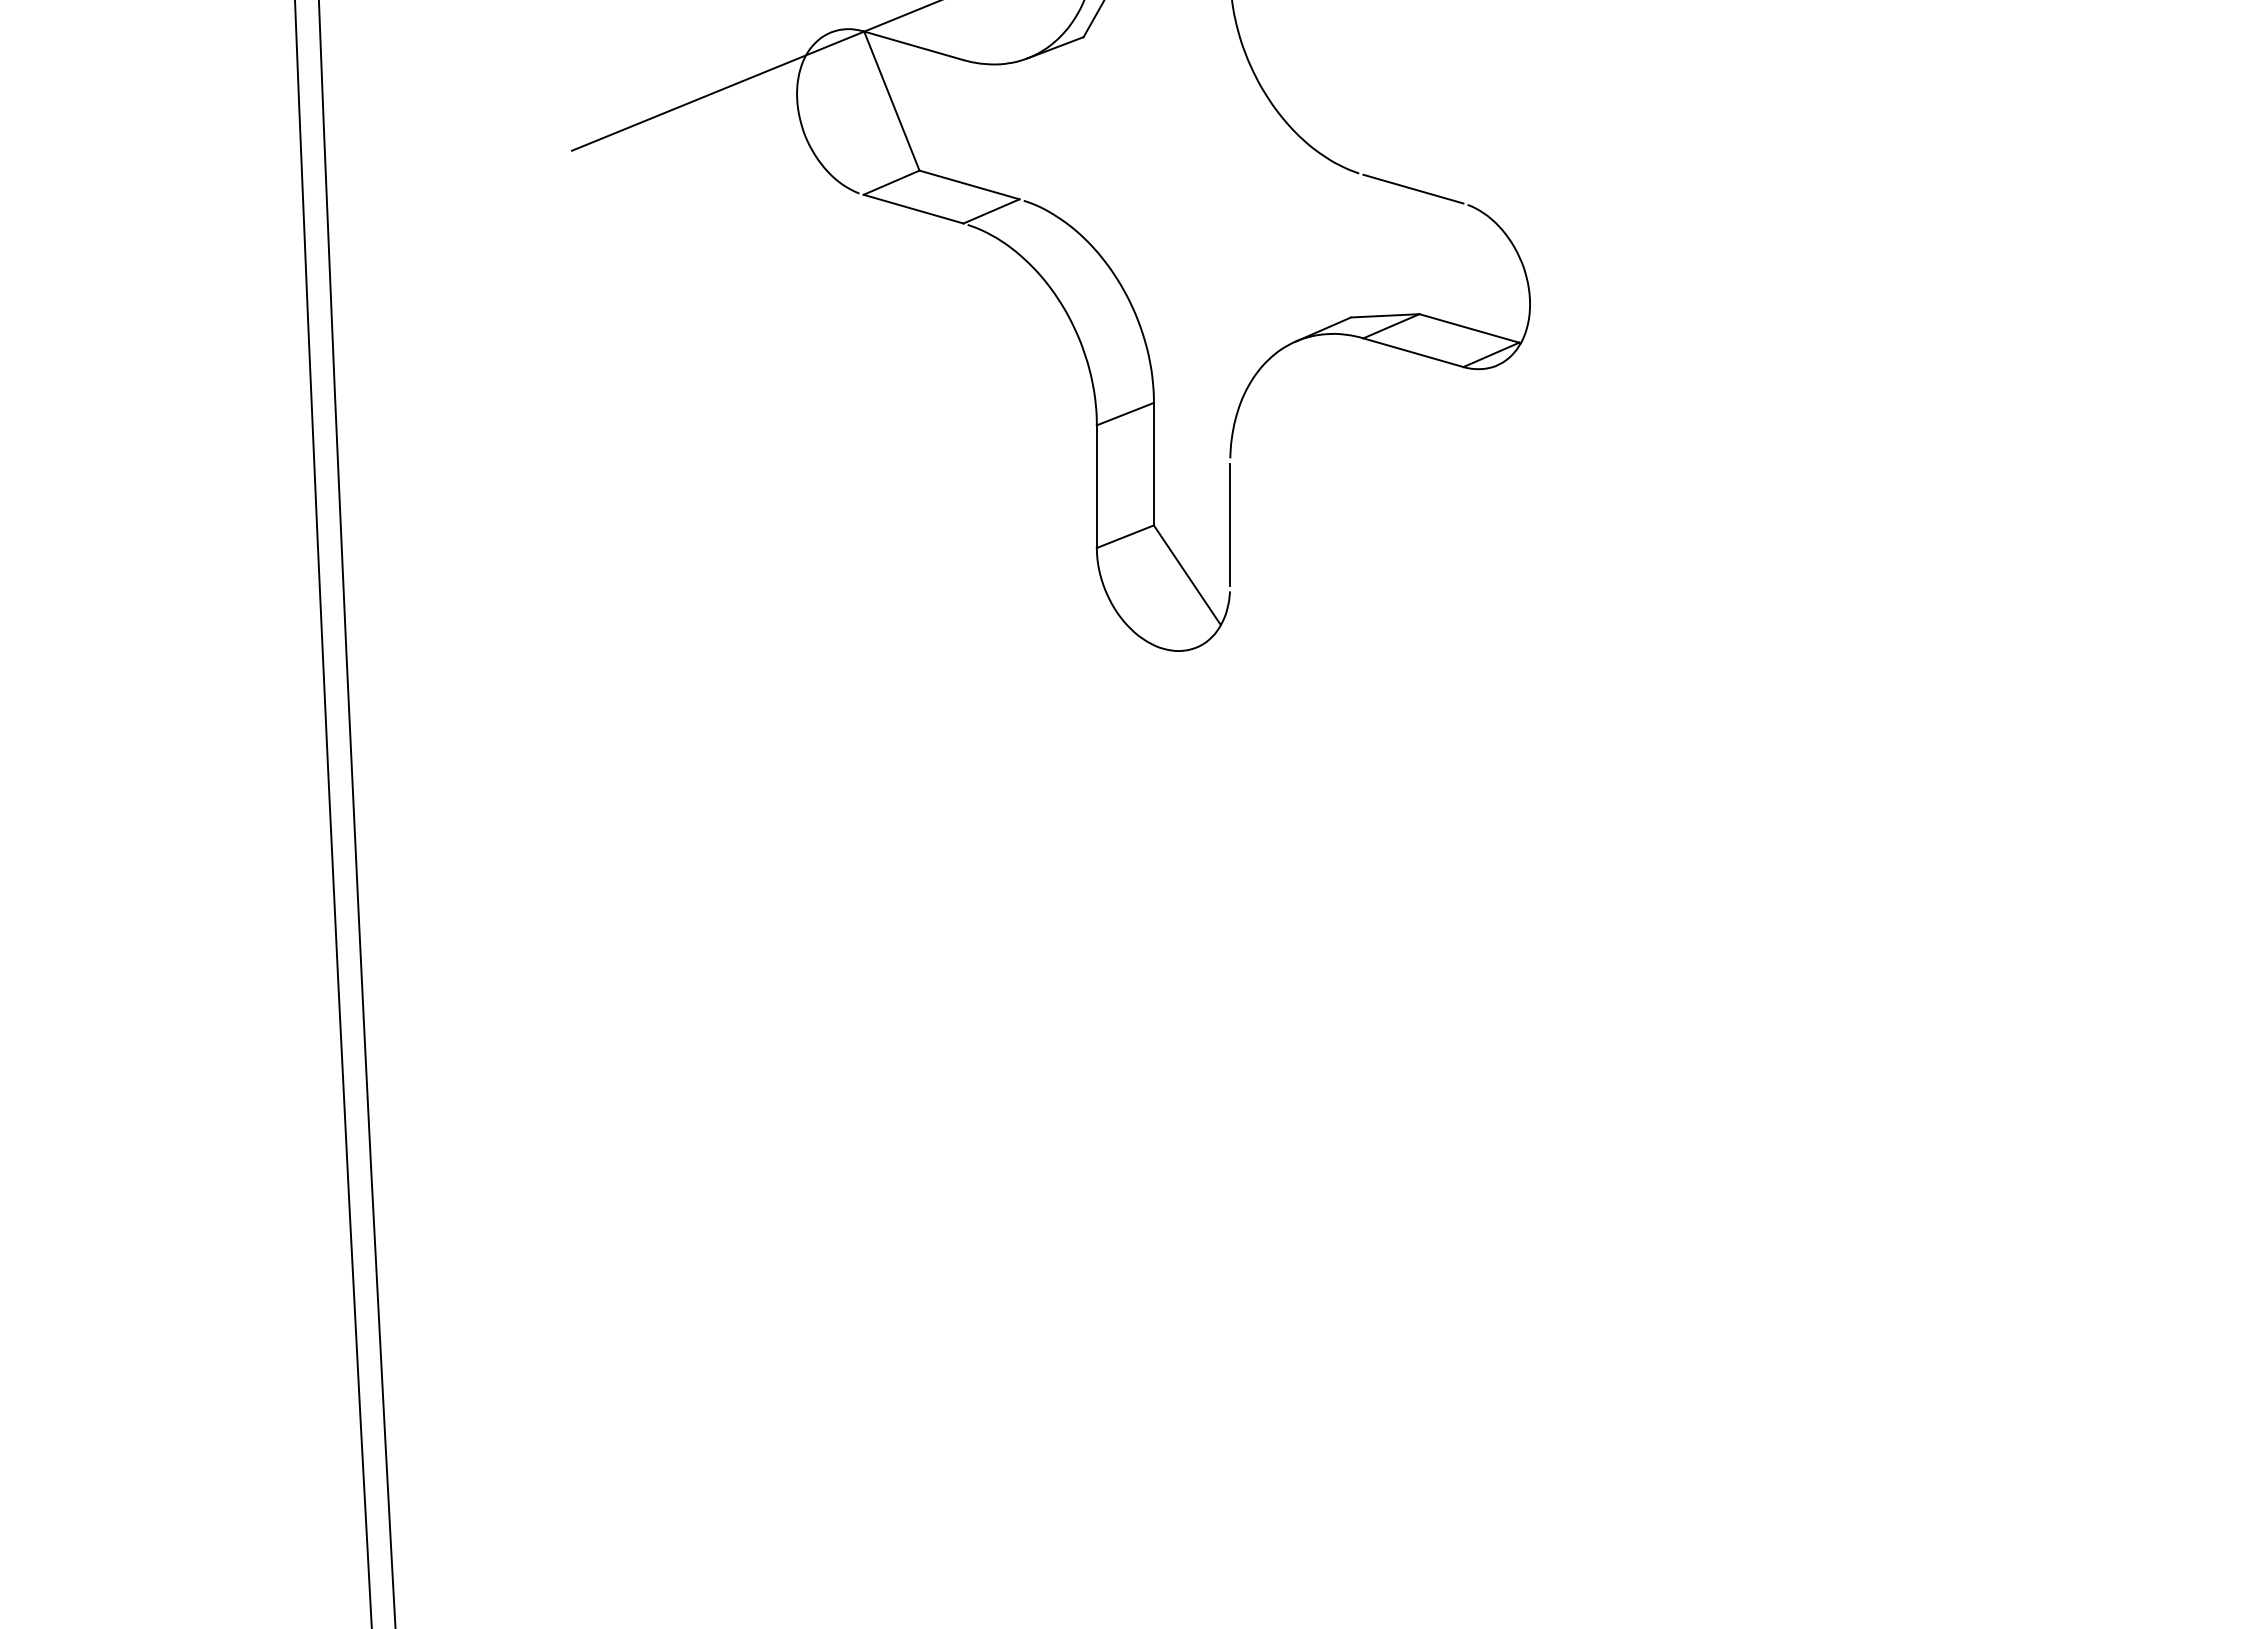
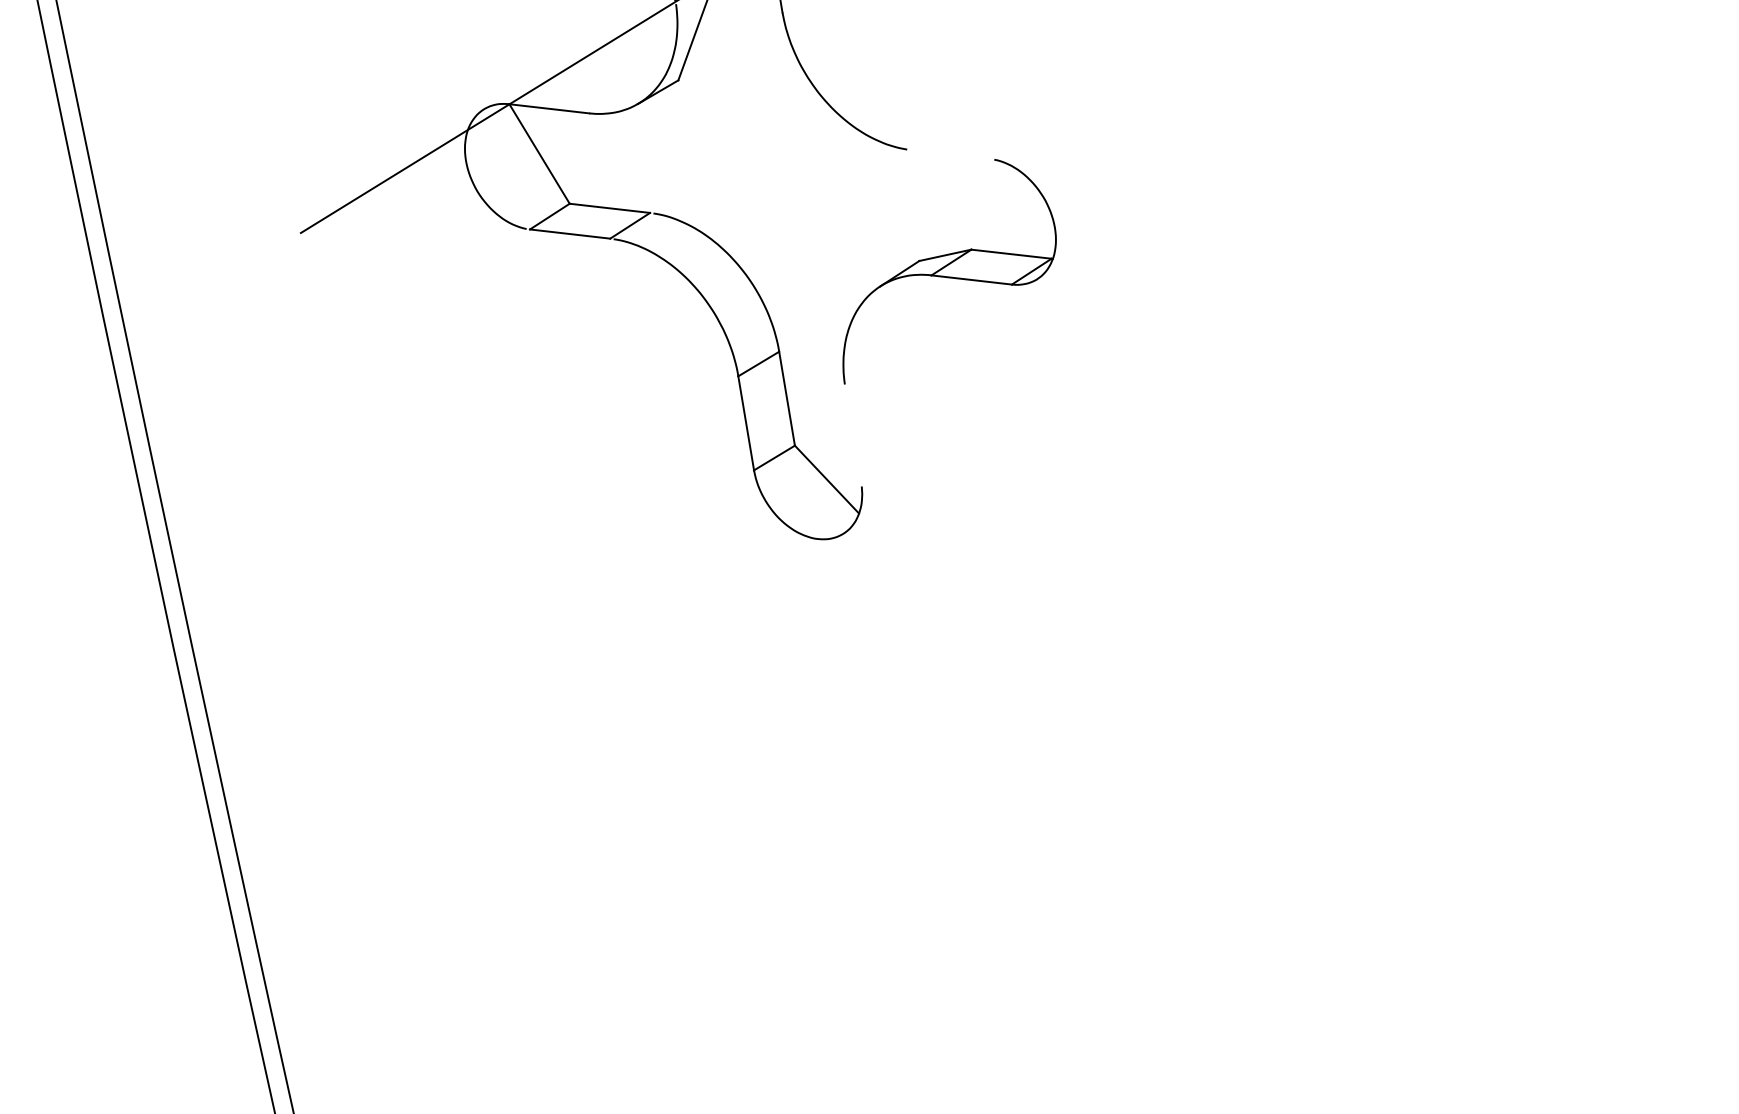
line: (1413, 188) -> (950, 154), removed
line: (1230, 524) -> (853, 435), removed

